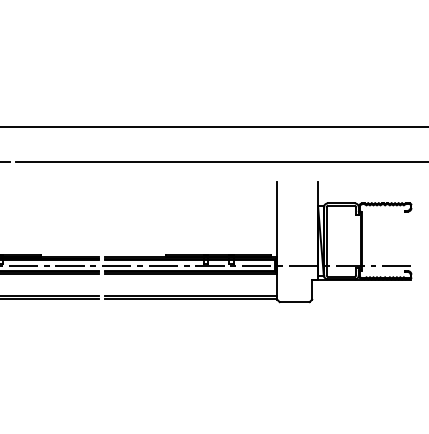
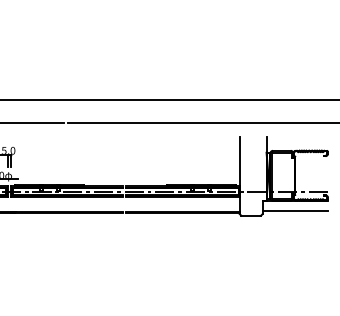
line: (360, 295) -> (294, 211), added

